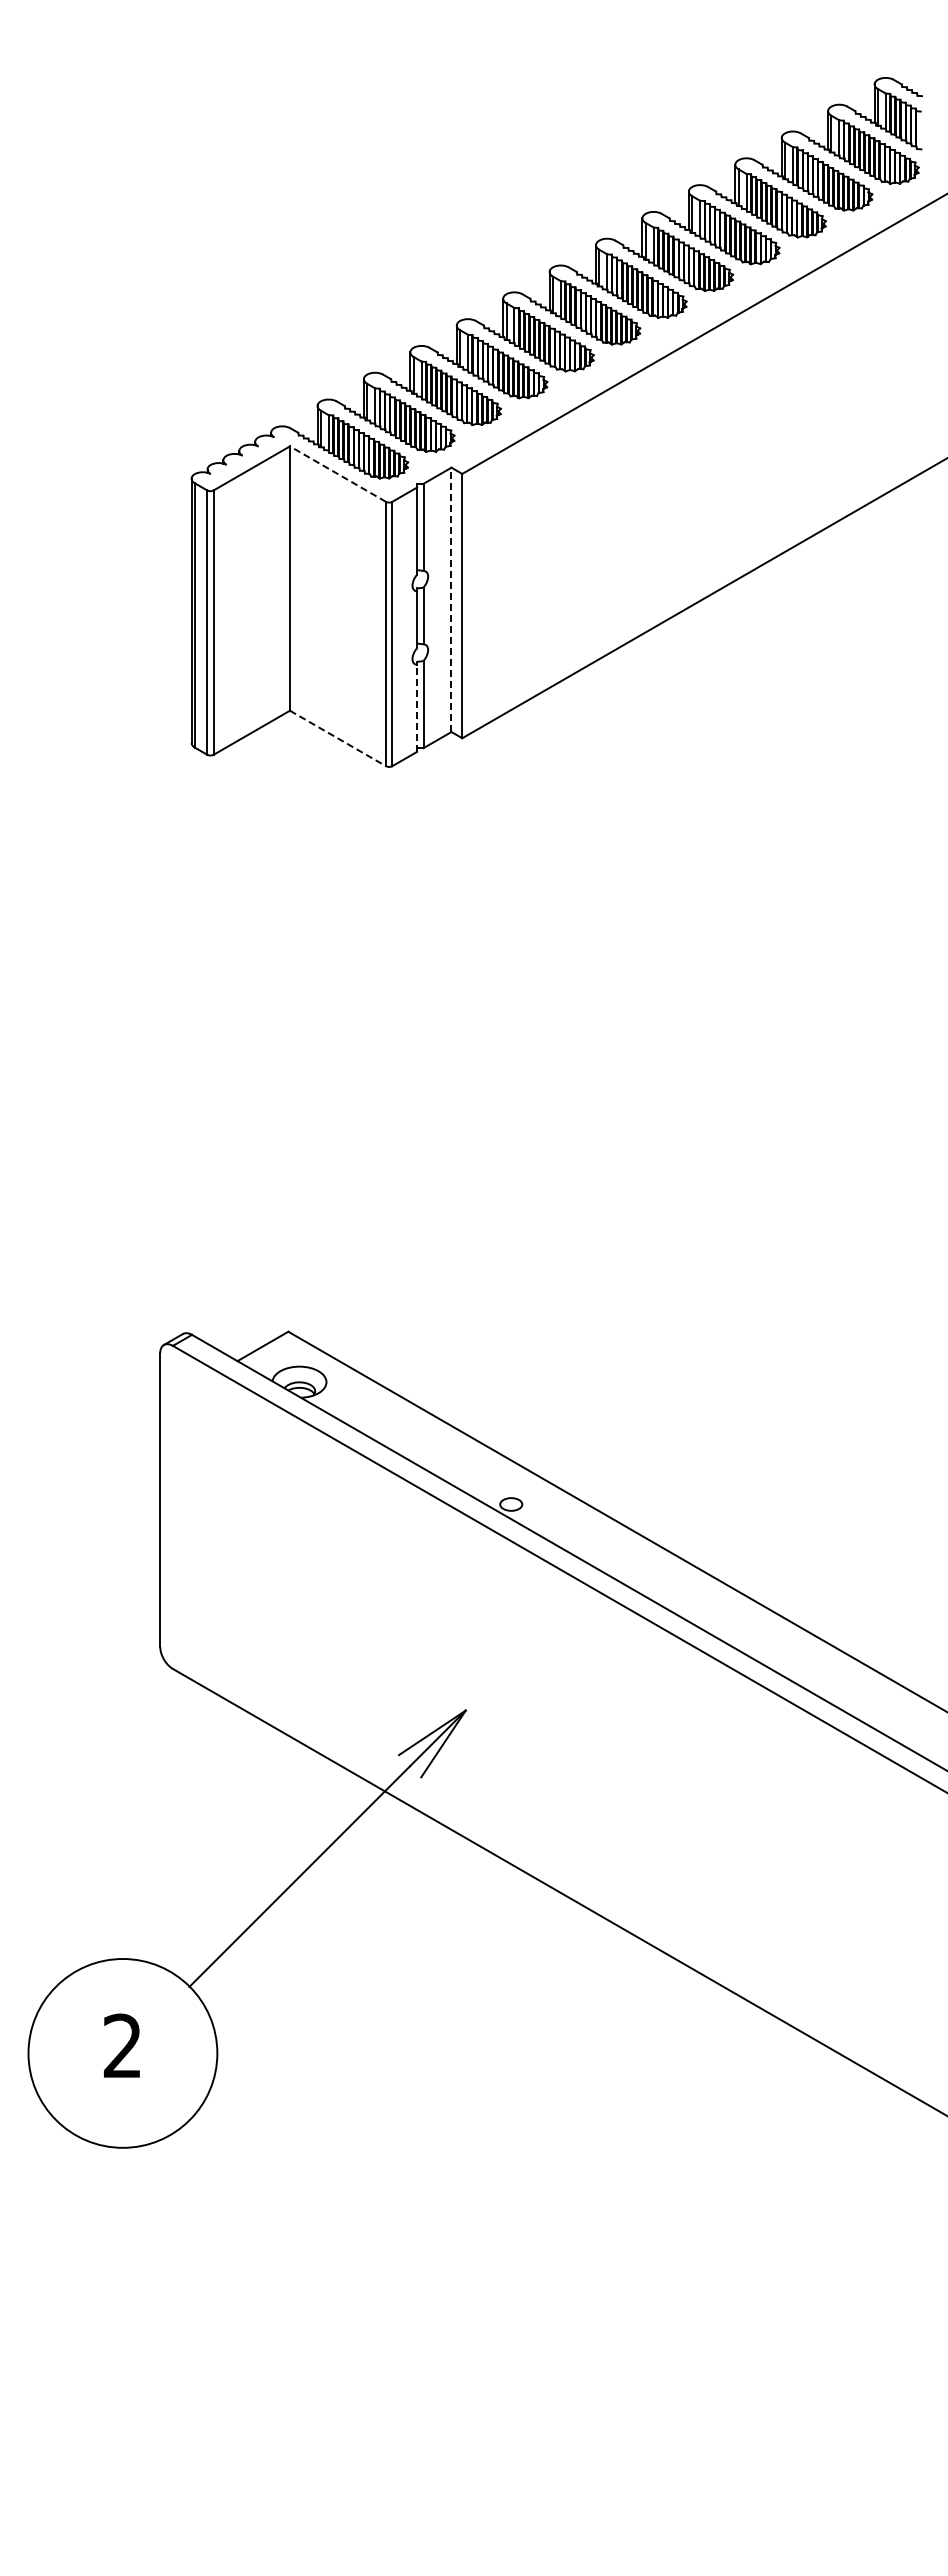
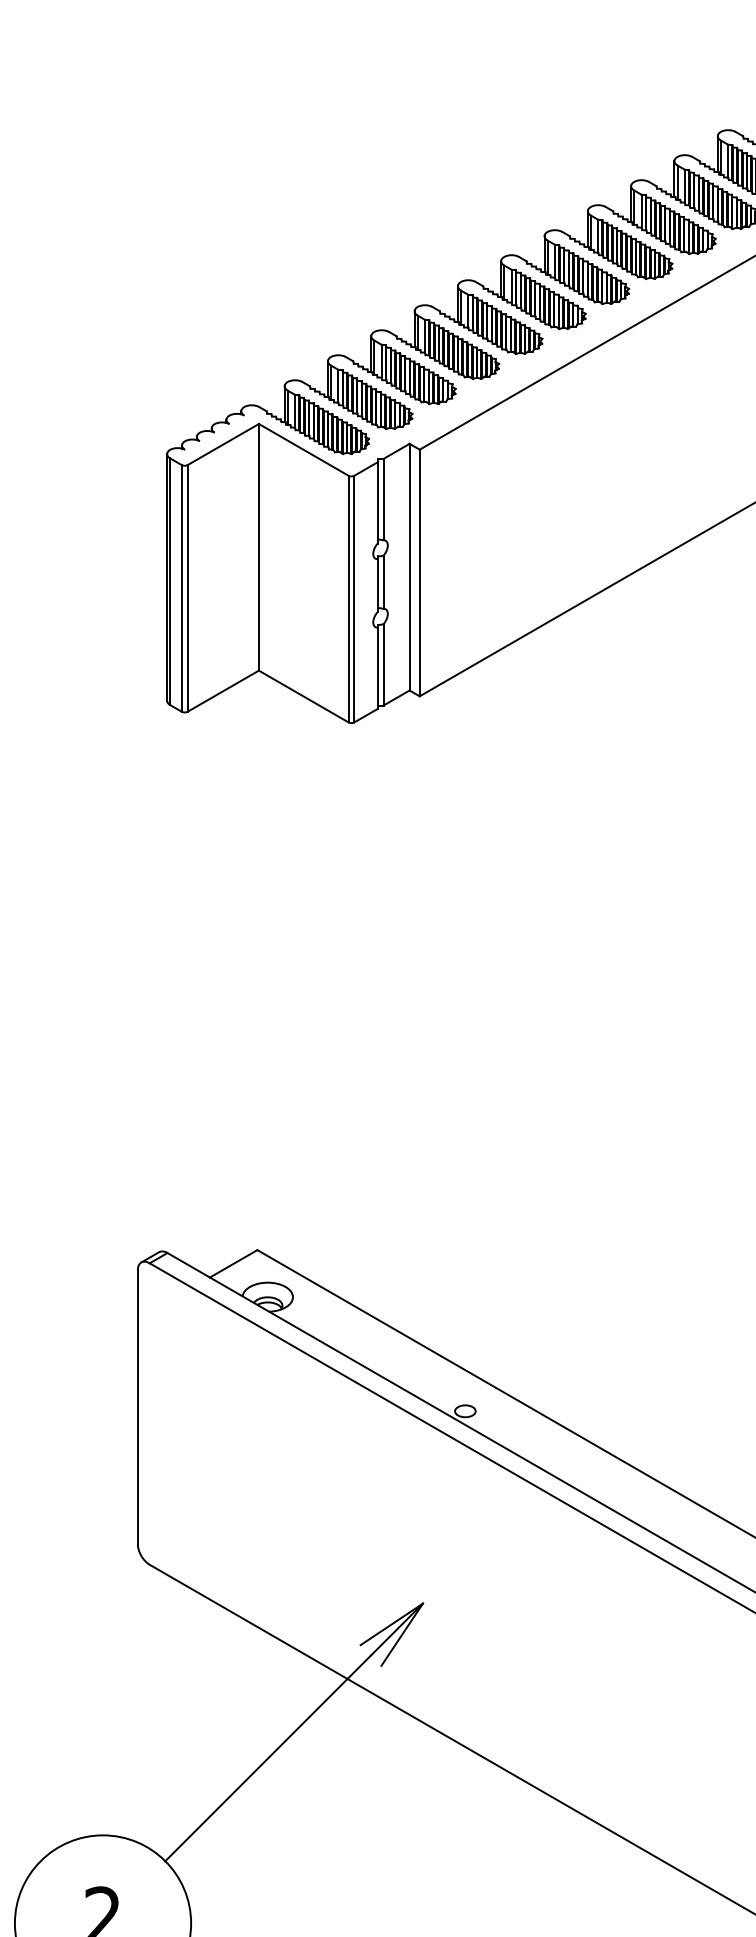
line: (337, 473) -> (303, 449), dashed -> solid
line: (451, 599) -> (409, 566), dashed -> solid
line: (417, 708) -> (377, 668), dashed -> solid
line: (338, 738) -> (304, 696), dashed -> solid

